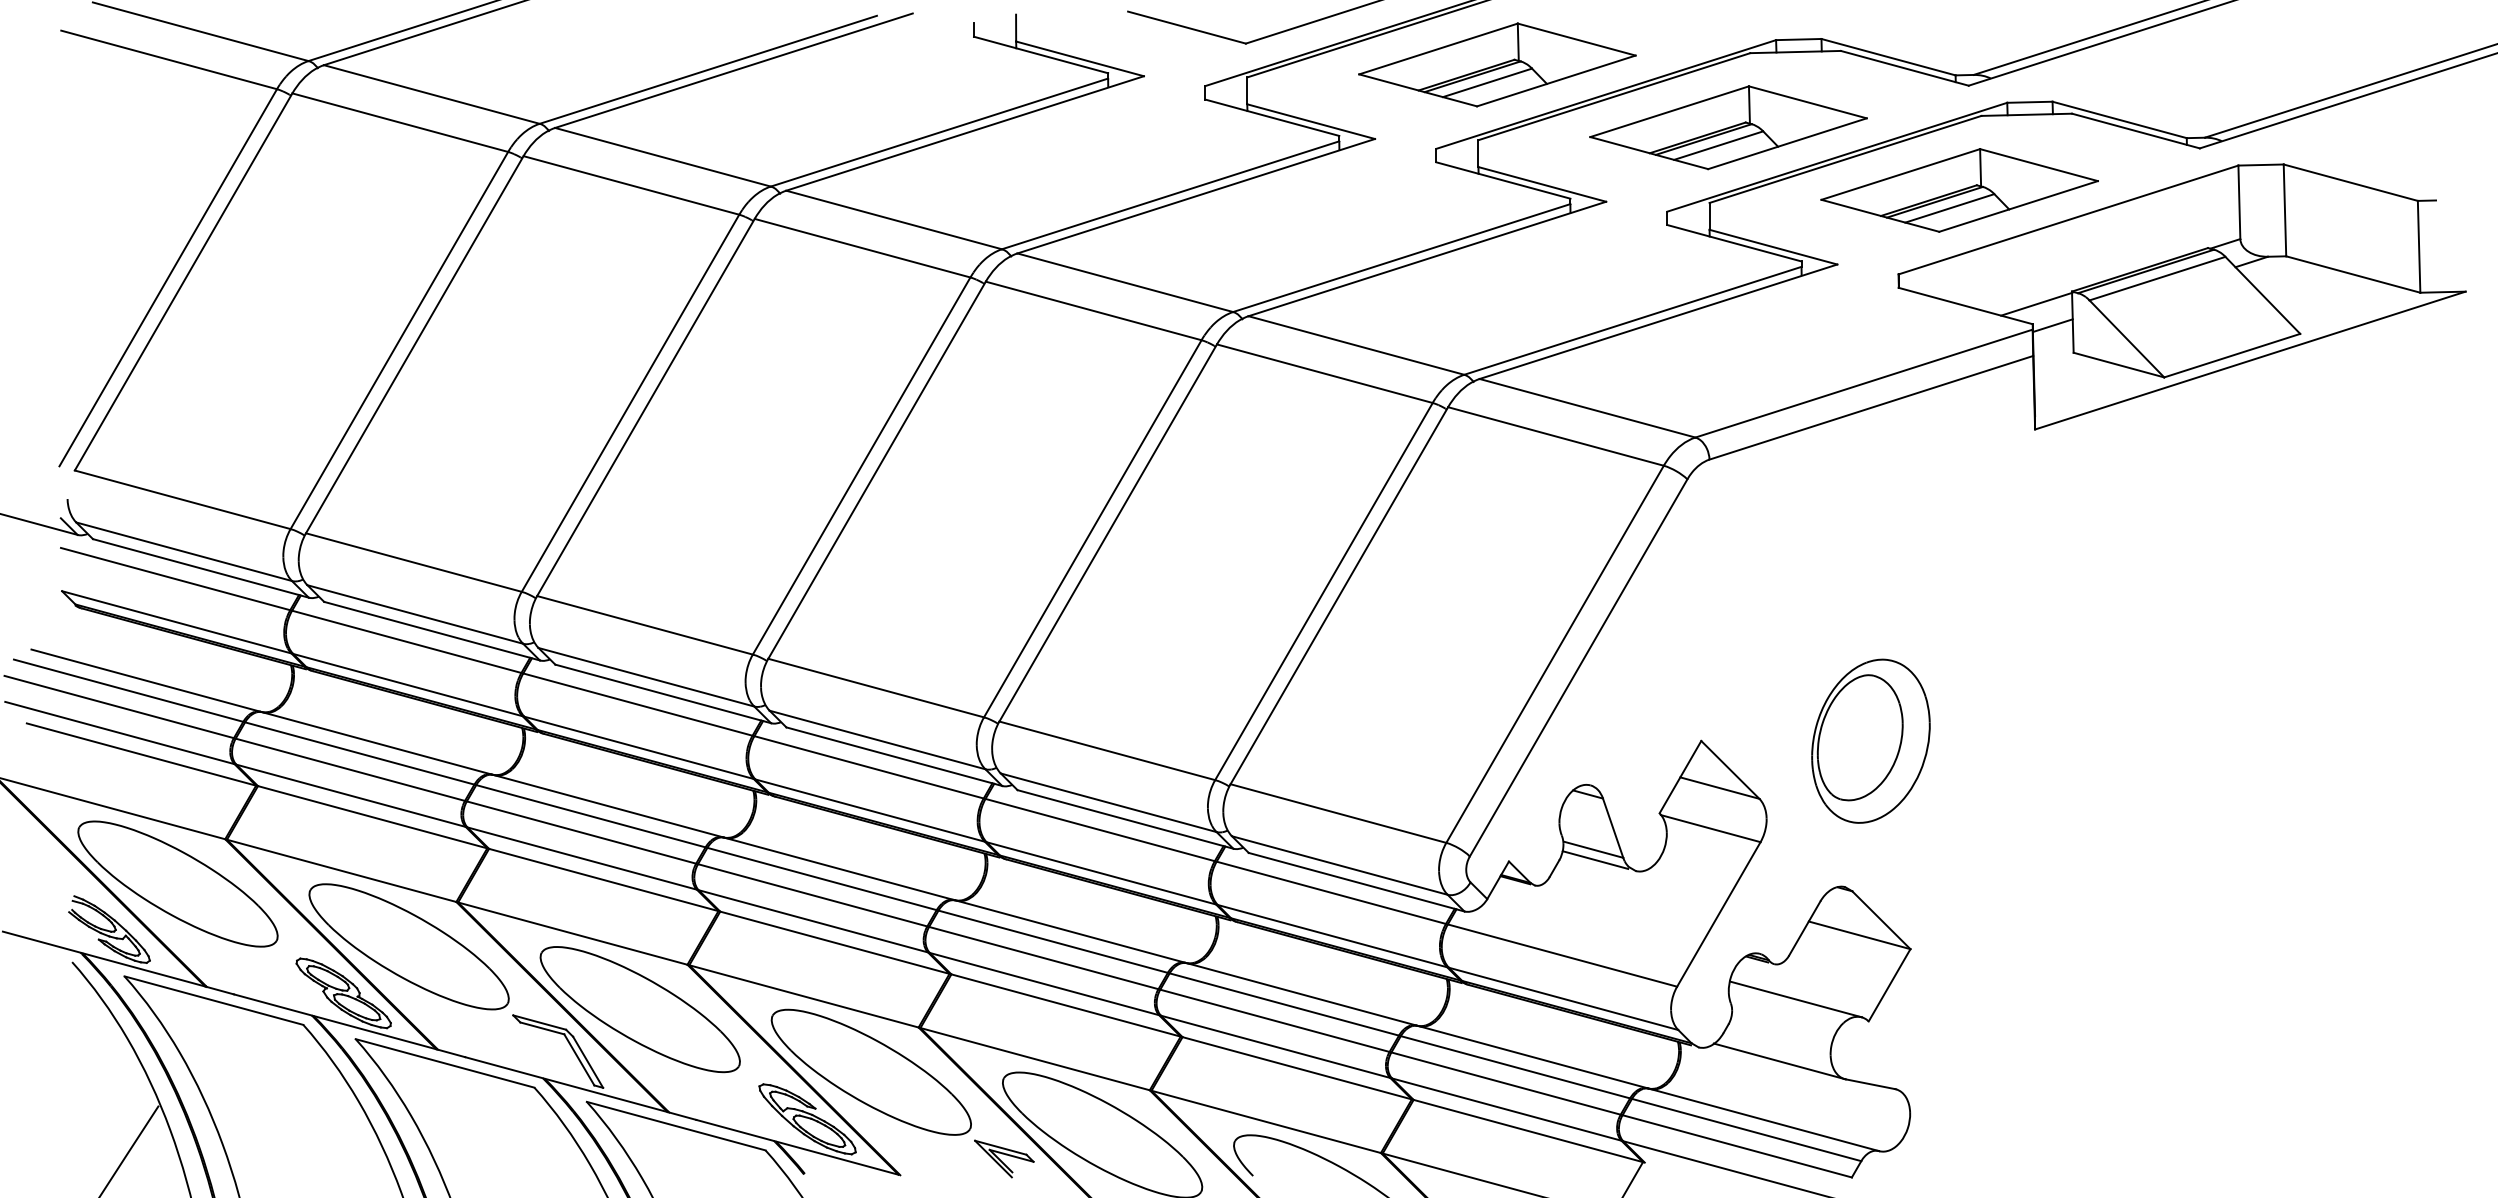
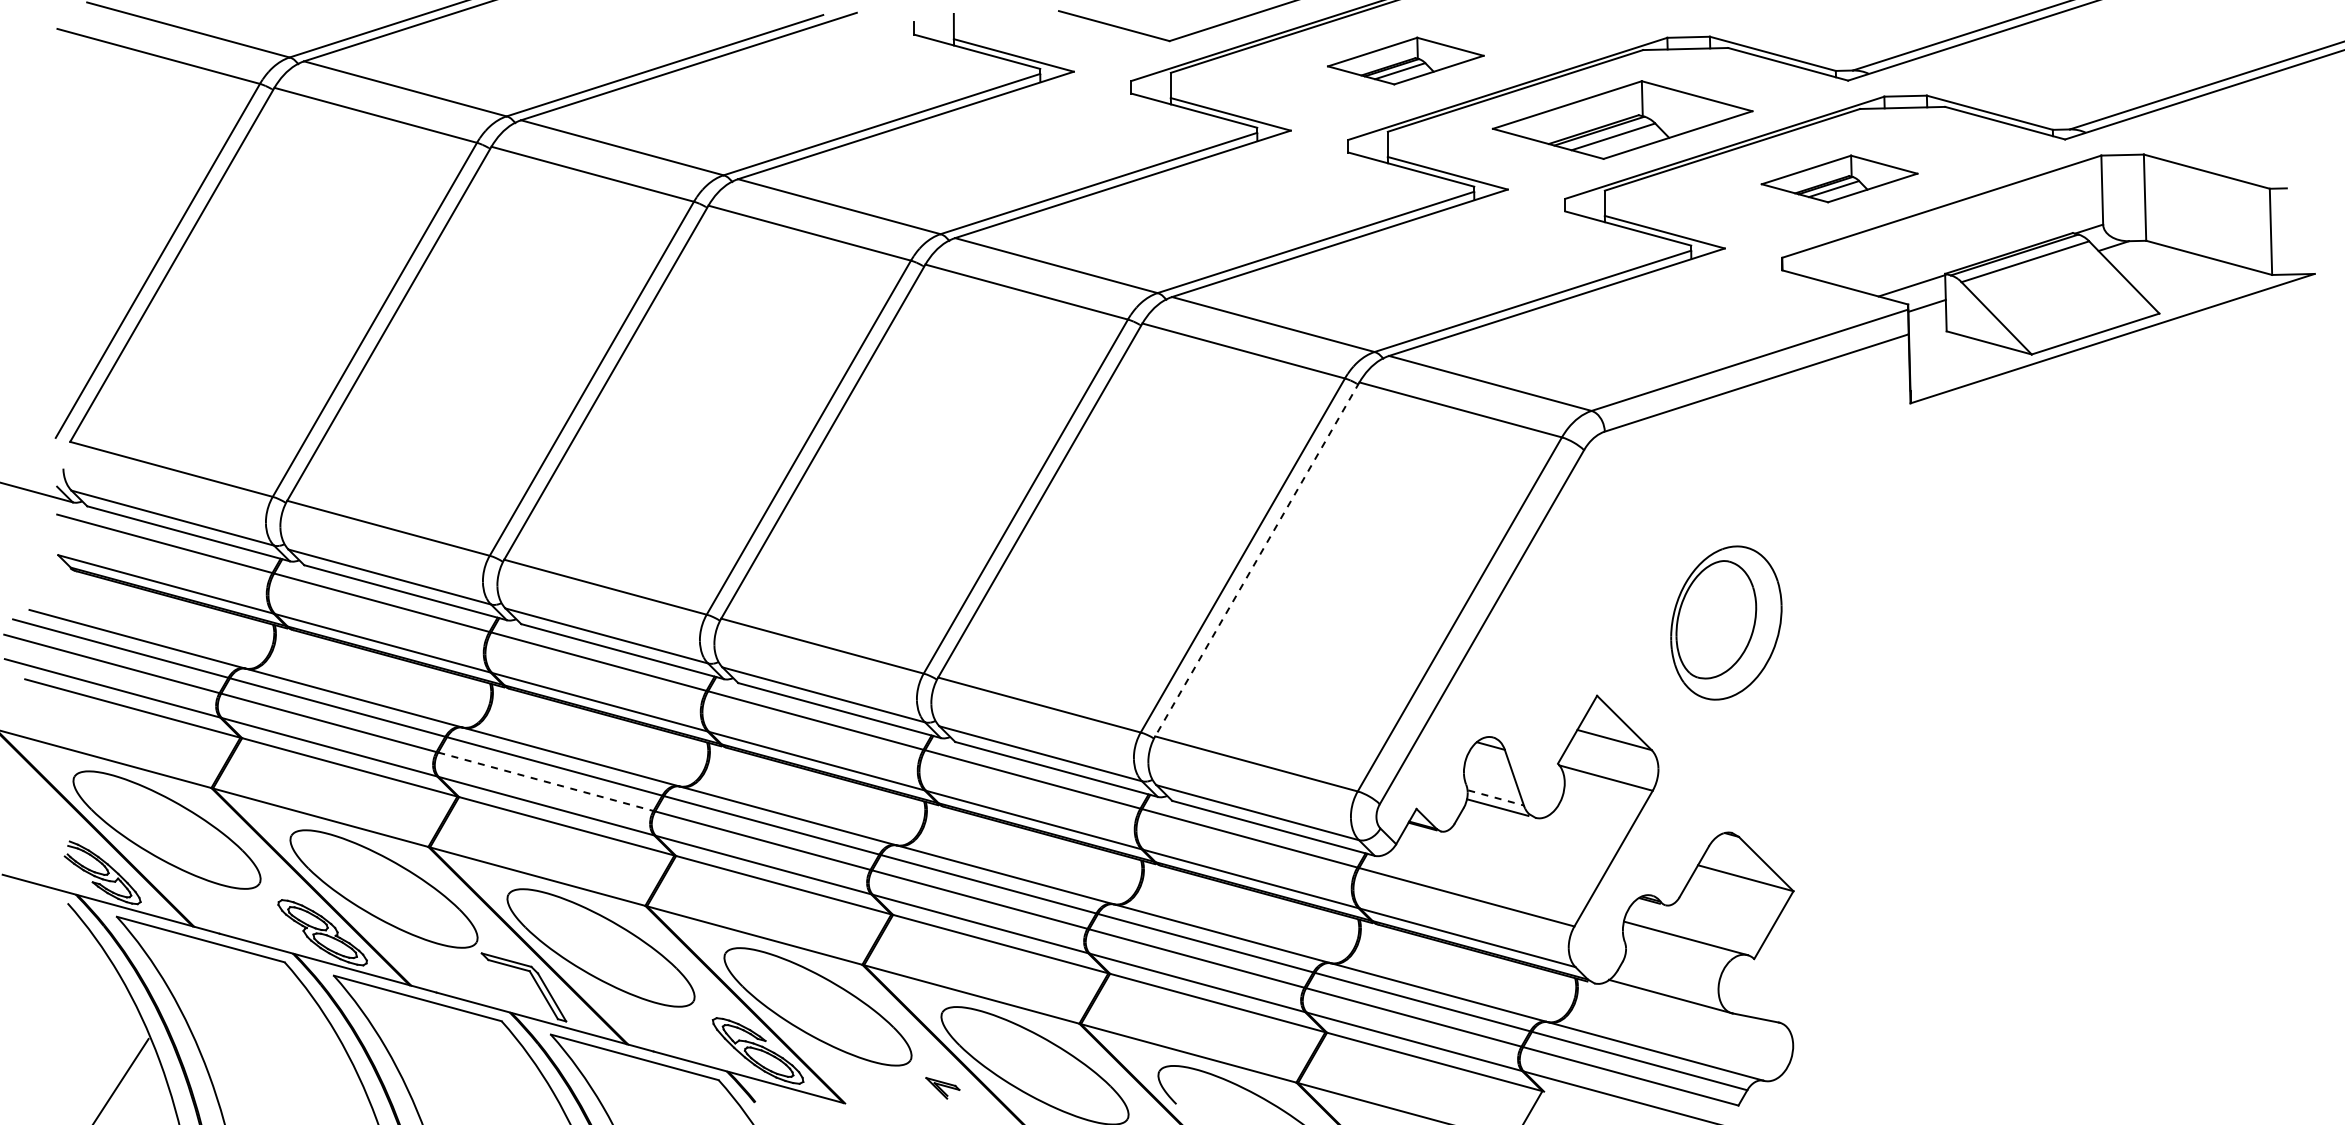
part: (1497, 64) -> (1405, 60), size x0.6
part: (1959, 189) -> (1839, 178), size x0.6
line: (1339, 595) -> (1257, 559), solid -> dashed
part: (1871, 740) -> (1726, 622), moved
line: (581, 832) -> (545, 781), solid -> dashed
line: (1594, 849) -> (1496, 797), solid -> dashed
part: (1004, 1159) -> (942, 1088), size x0.6

